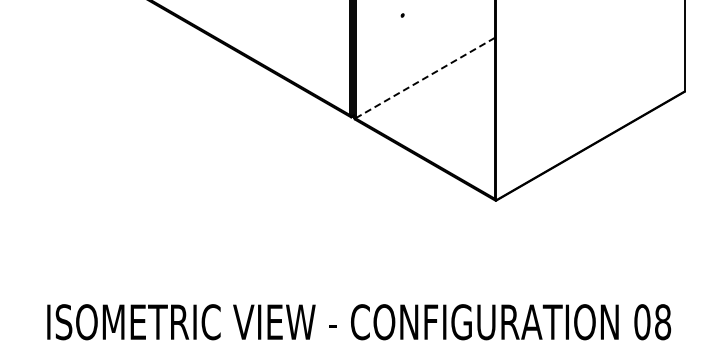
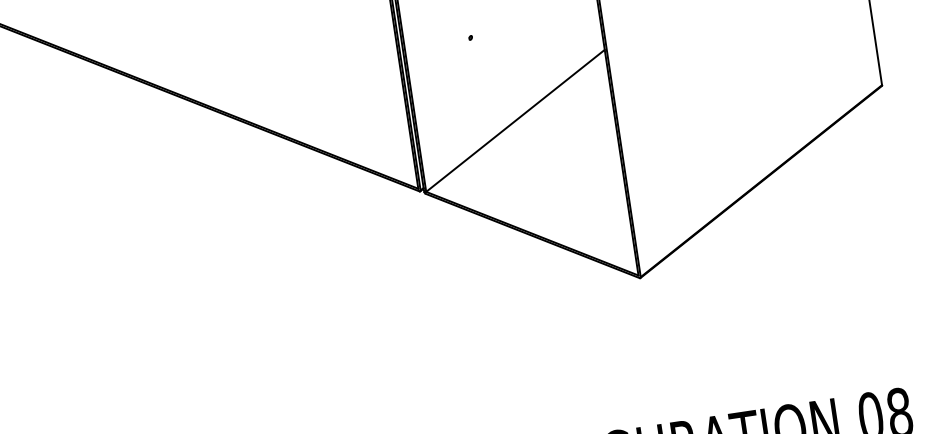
line: (424, 78) -> (514, 121), dashed -> solid

